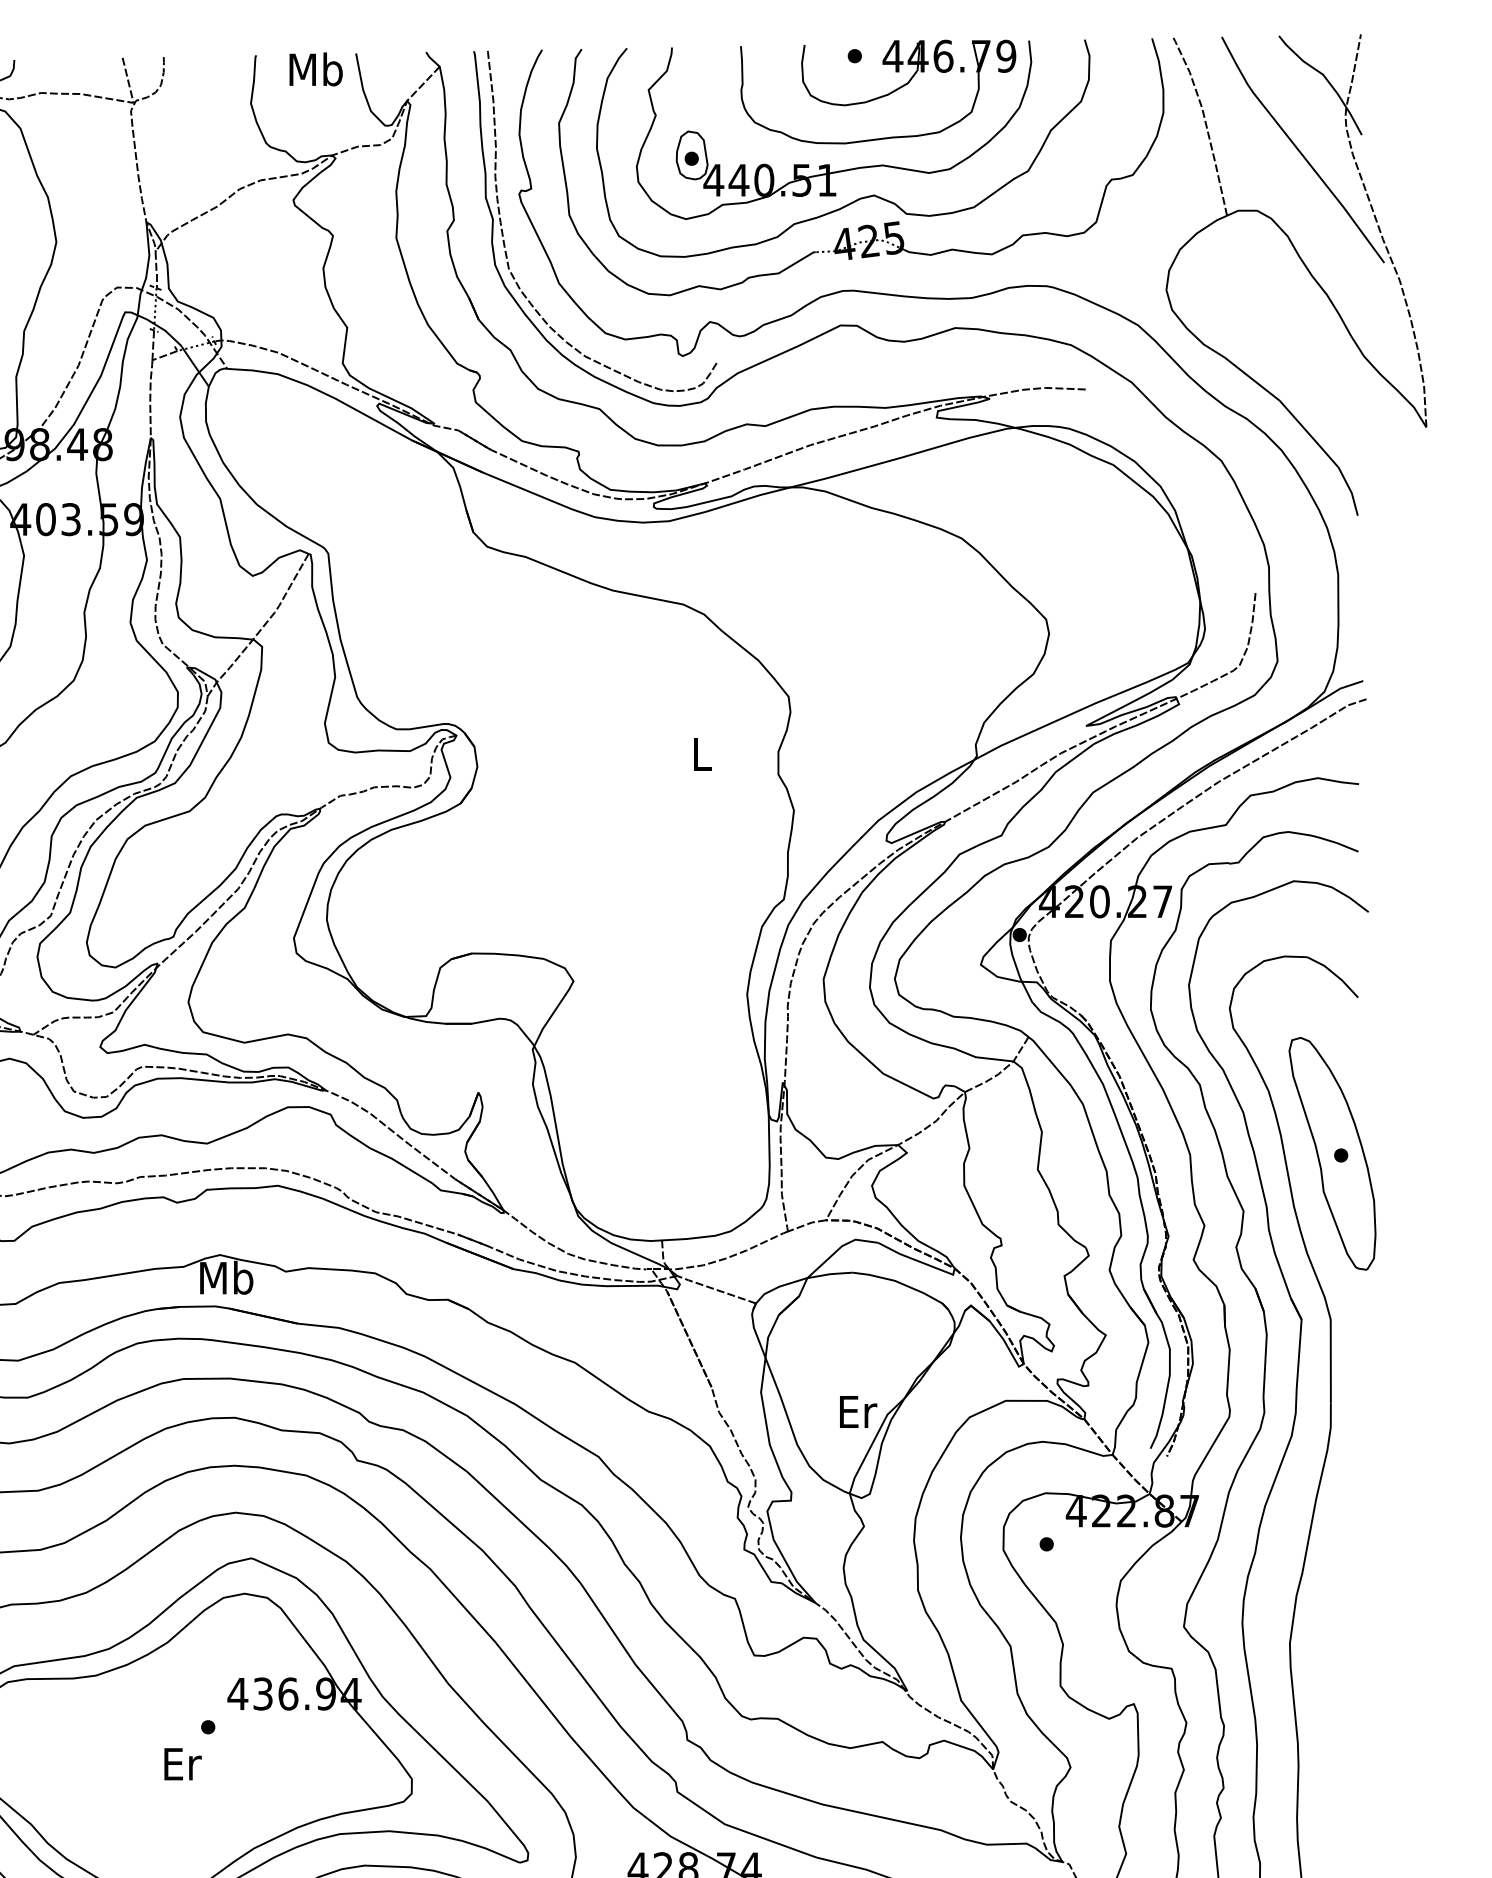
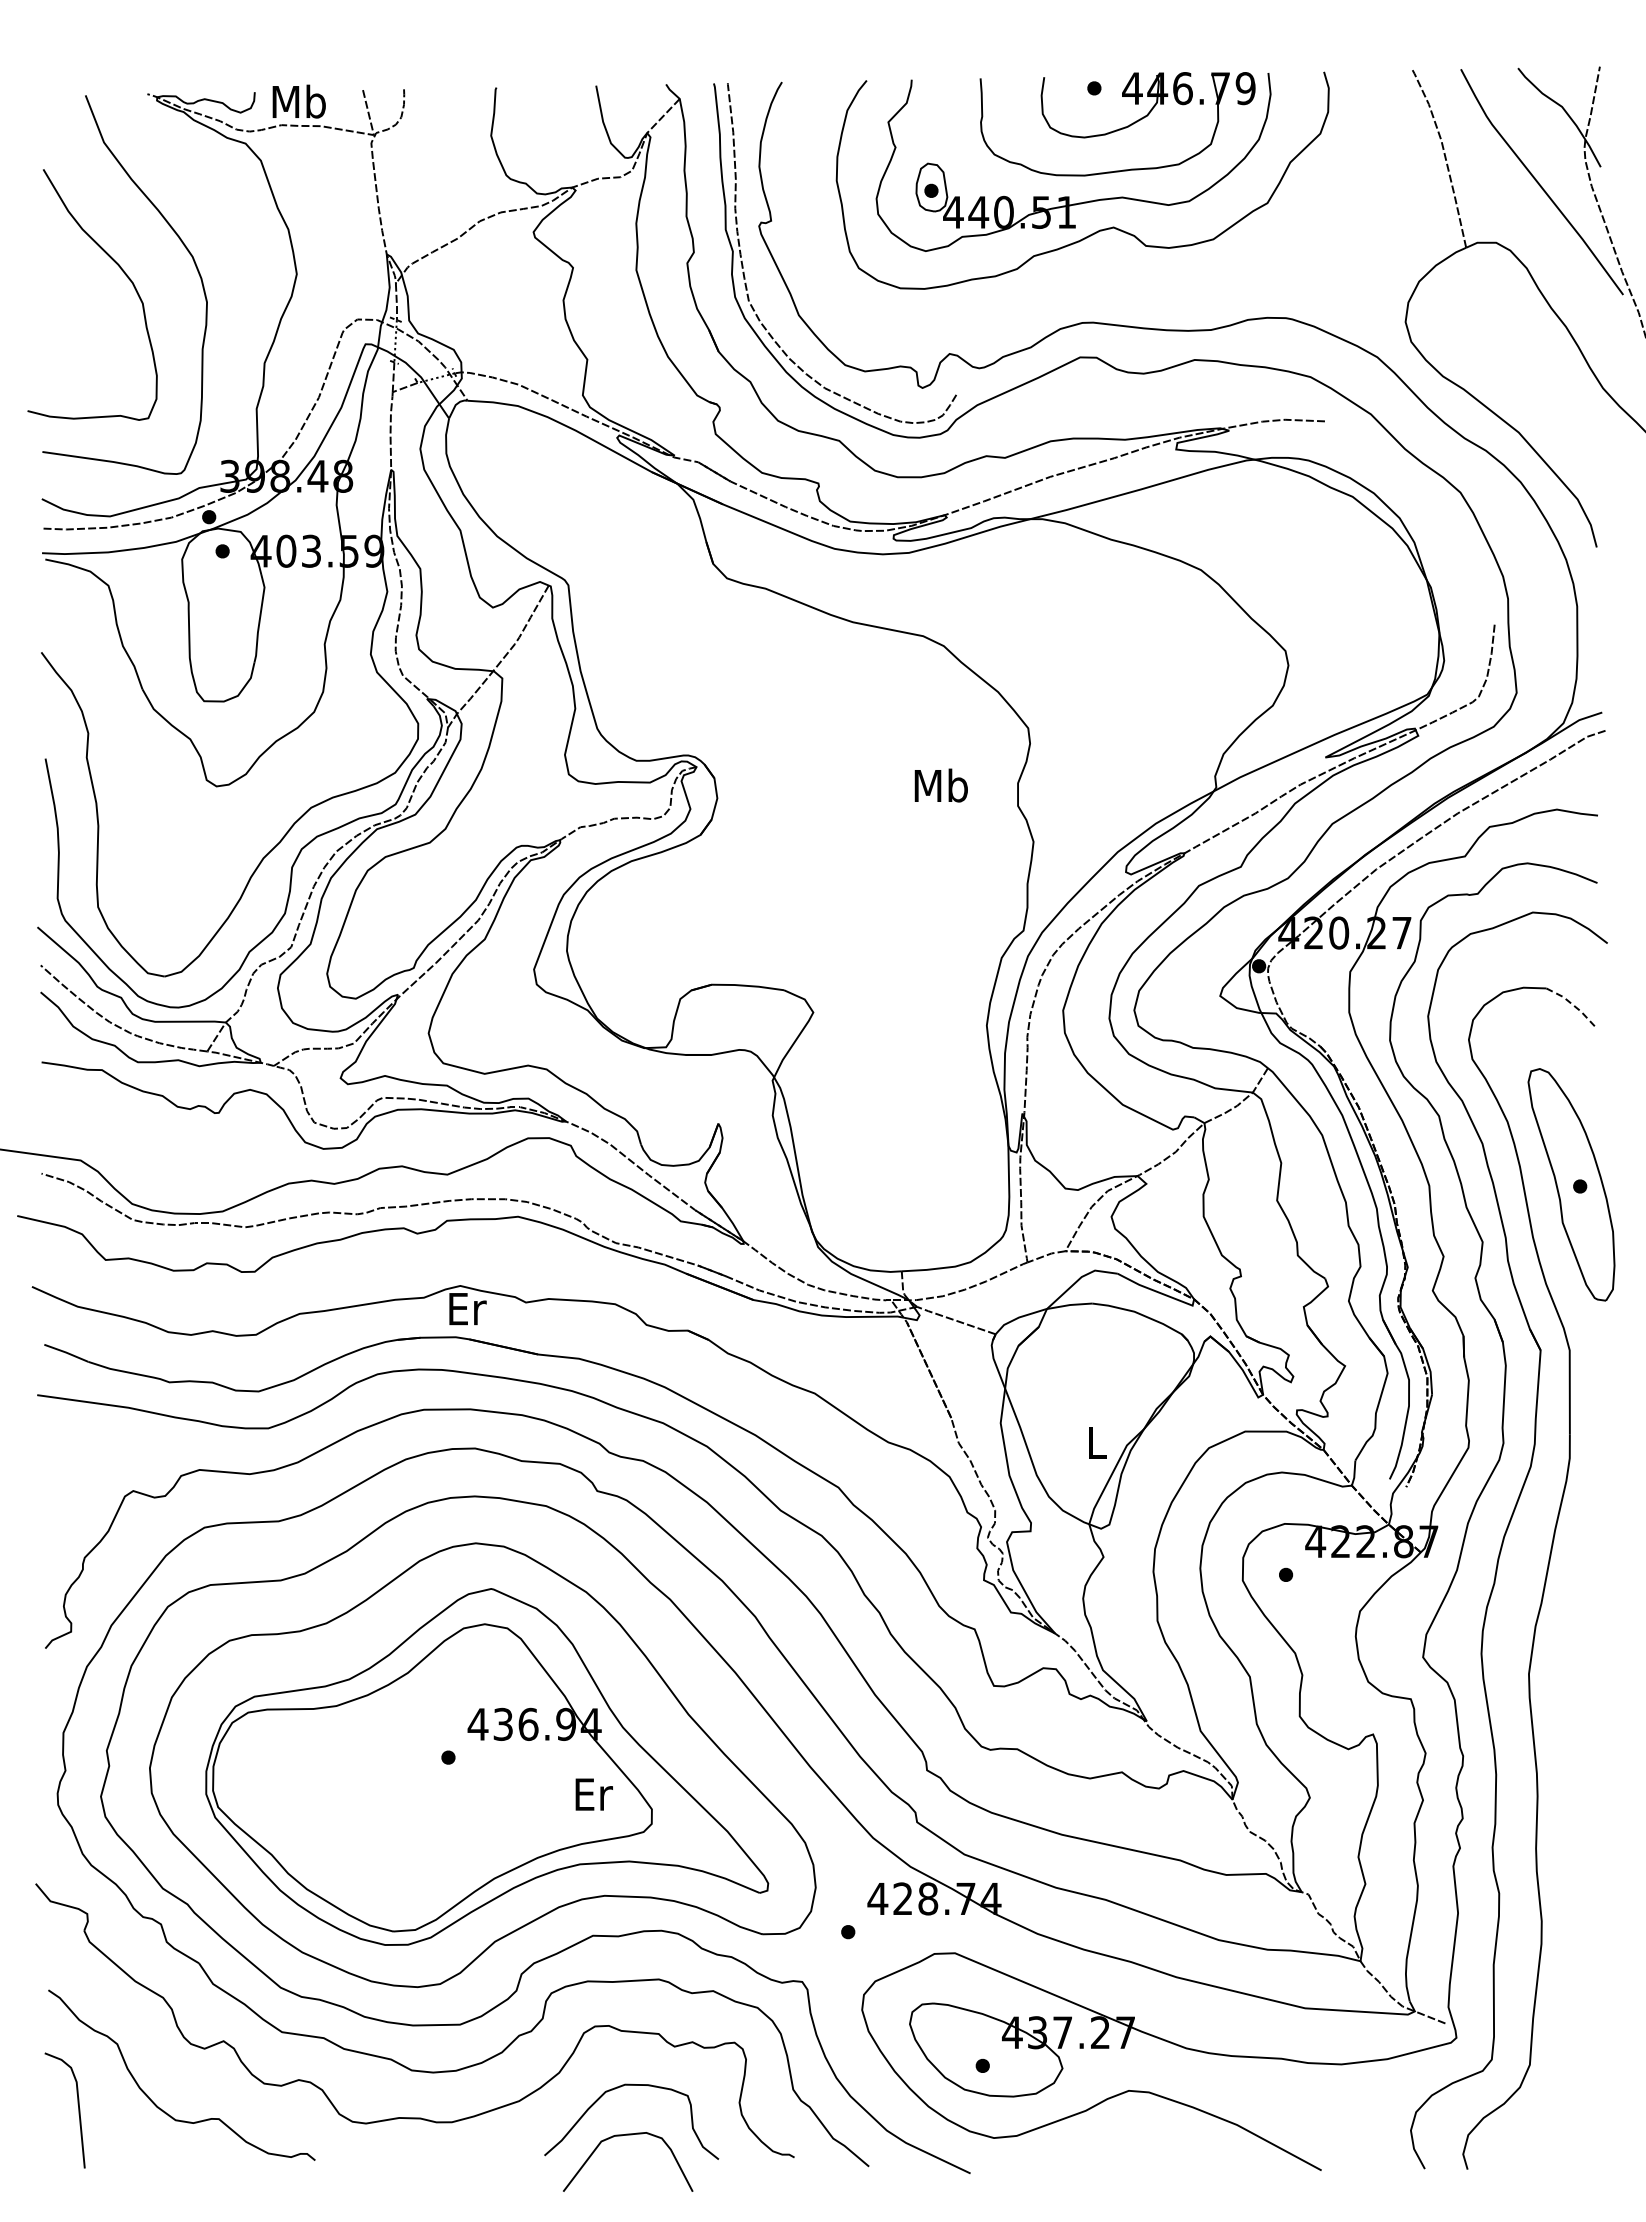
text: (315, 69) -> (298, 101), moved
part: (866, 224) -> (1106, 256), removed
text: (700, 754) -> (940, 785), L -> Mb
line: (1335, 974) -> (1574, 1005), solid -> dashed
text: (226, 1277) -> (466, 1308), Mb -> Er
text: (857, 1411) -> (1097, 1442), Er -> L
text: (182, 1764) -> (593, 1794), moved

